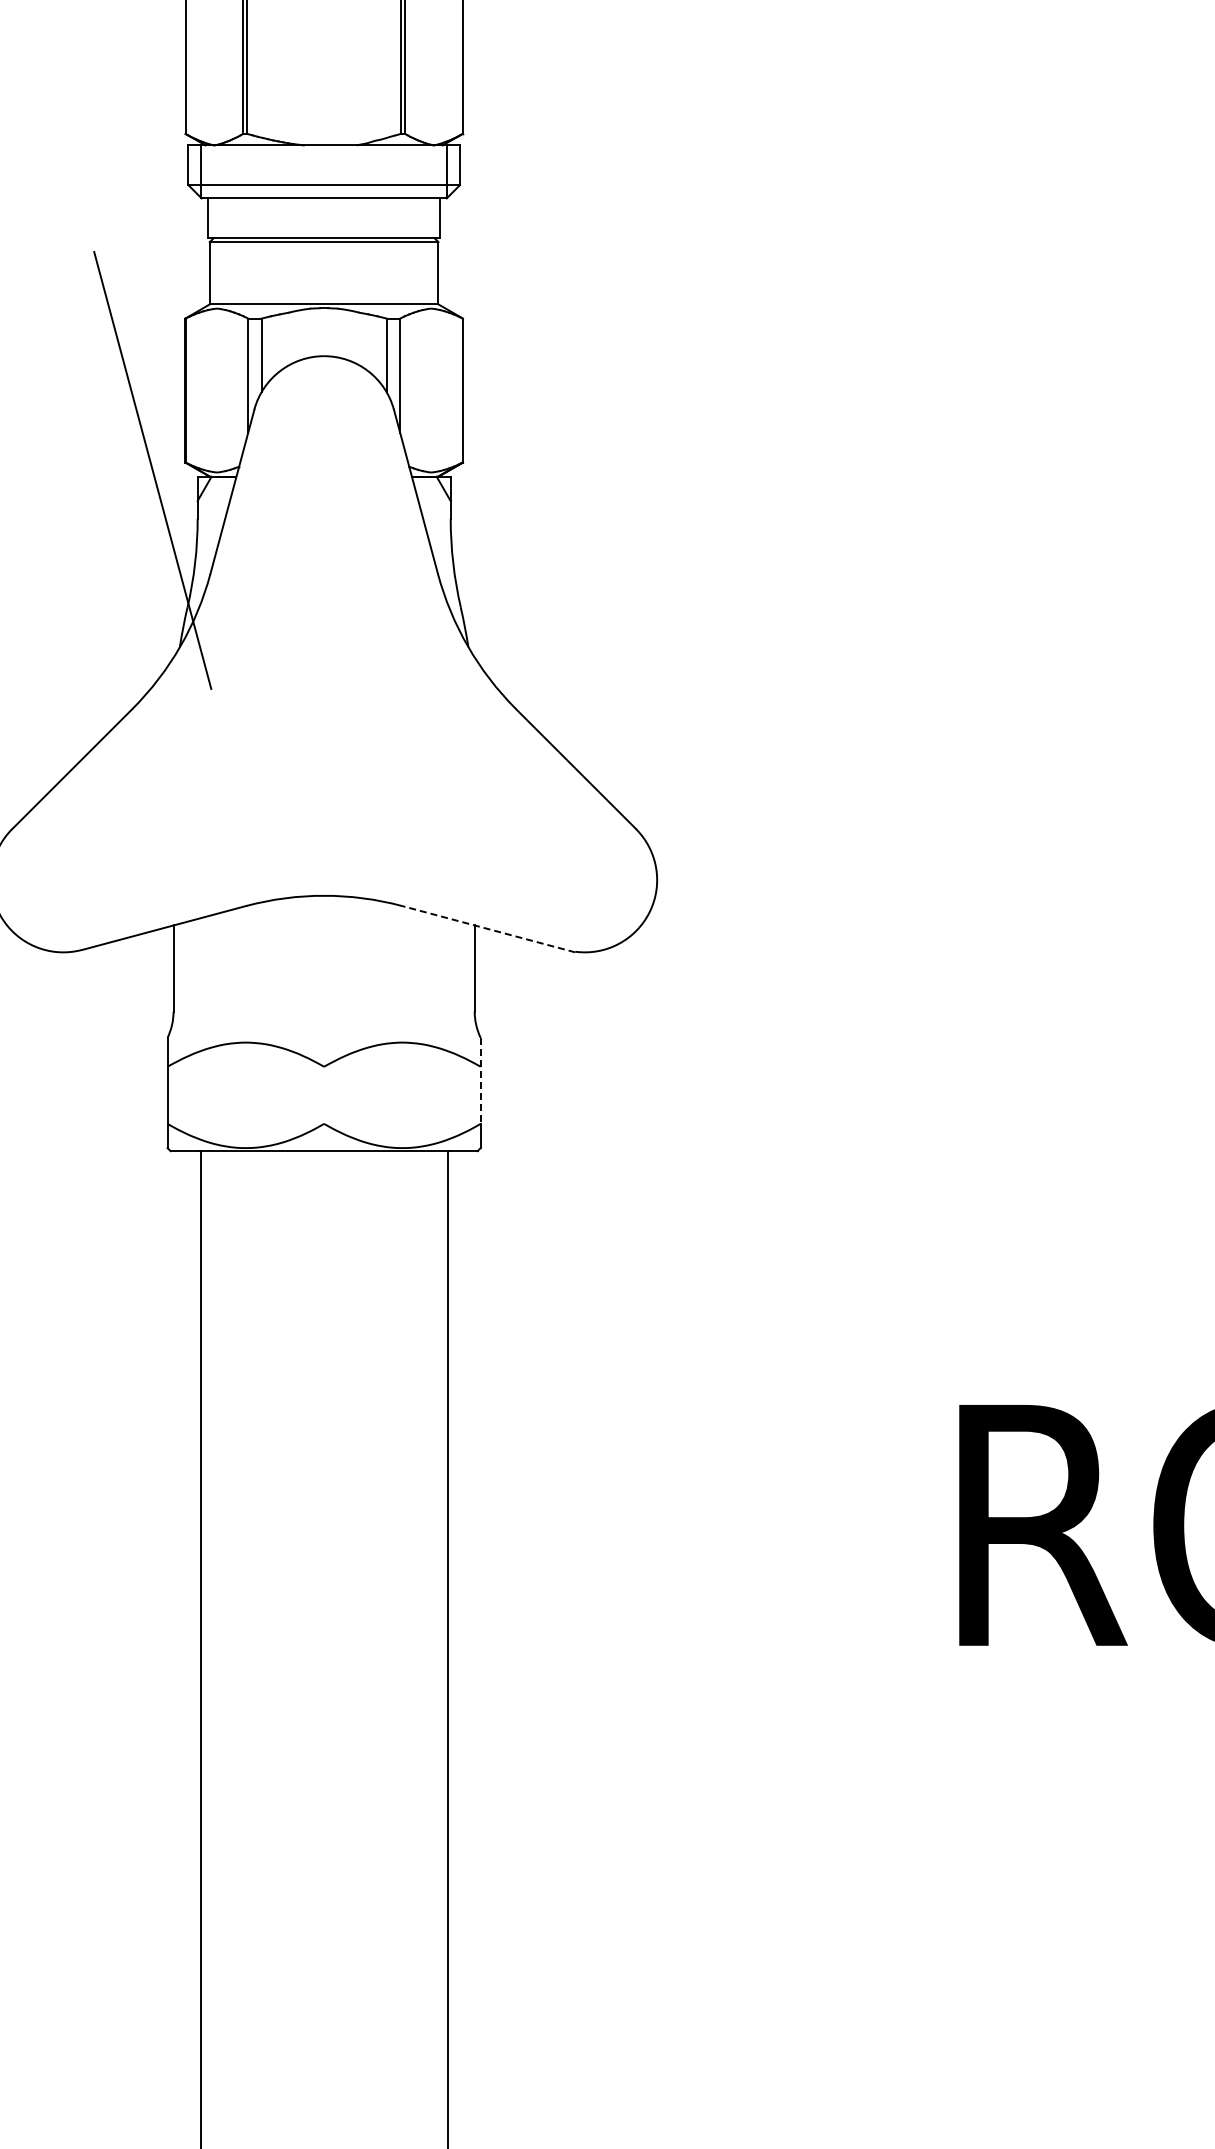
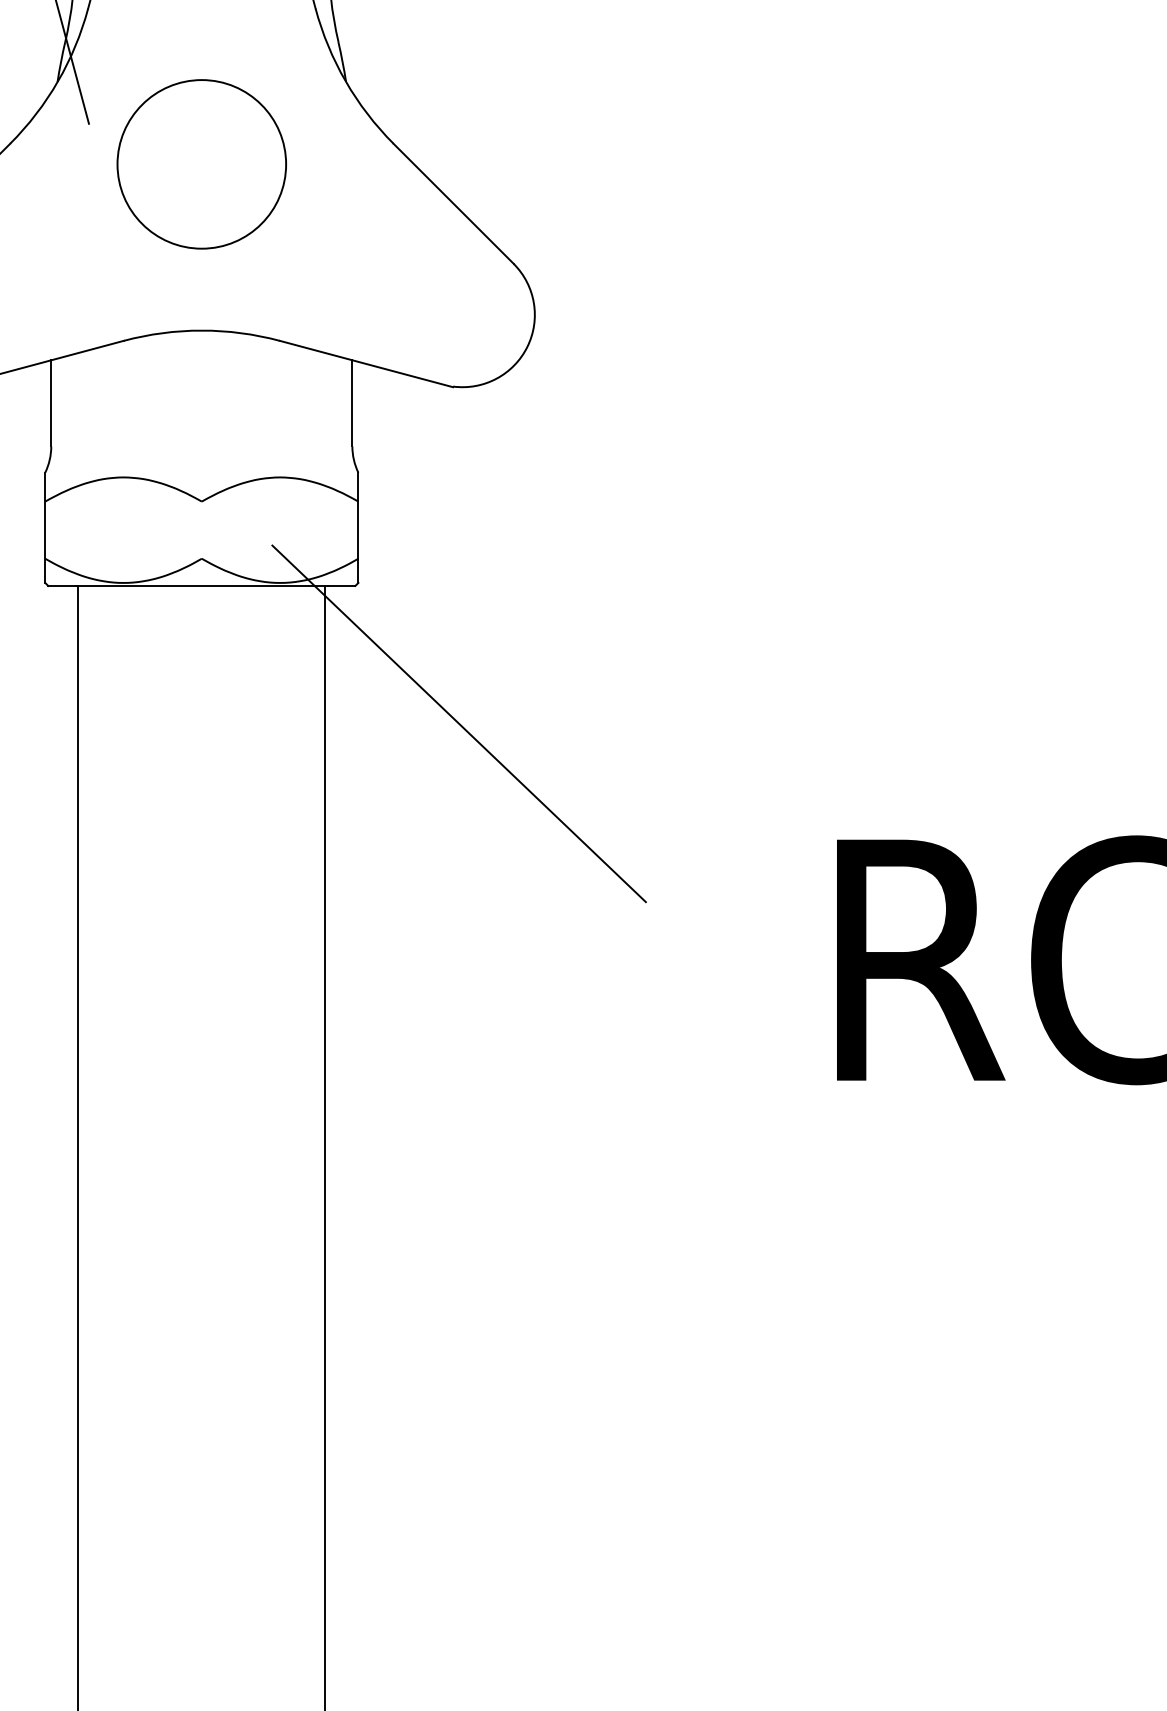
circle: (323, 729) -> (201, 164), added
line: (488, 929) -> (366, 364), dashed -> solid
line: (480, 1080) -> (358, 515), dashed -> solid
line: (581, 1288) -> (459, 723), added

